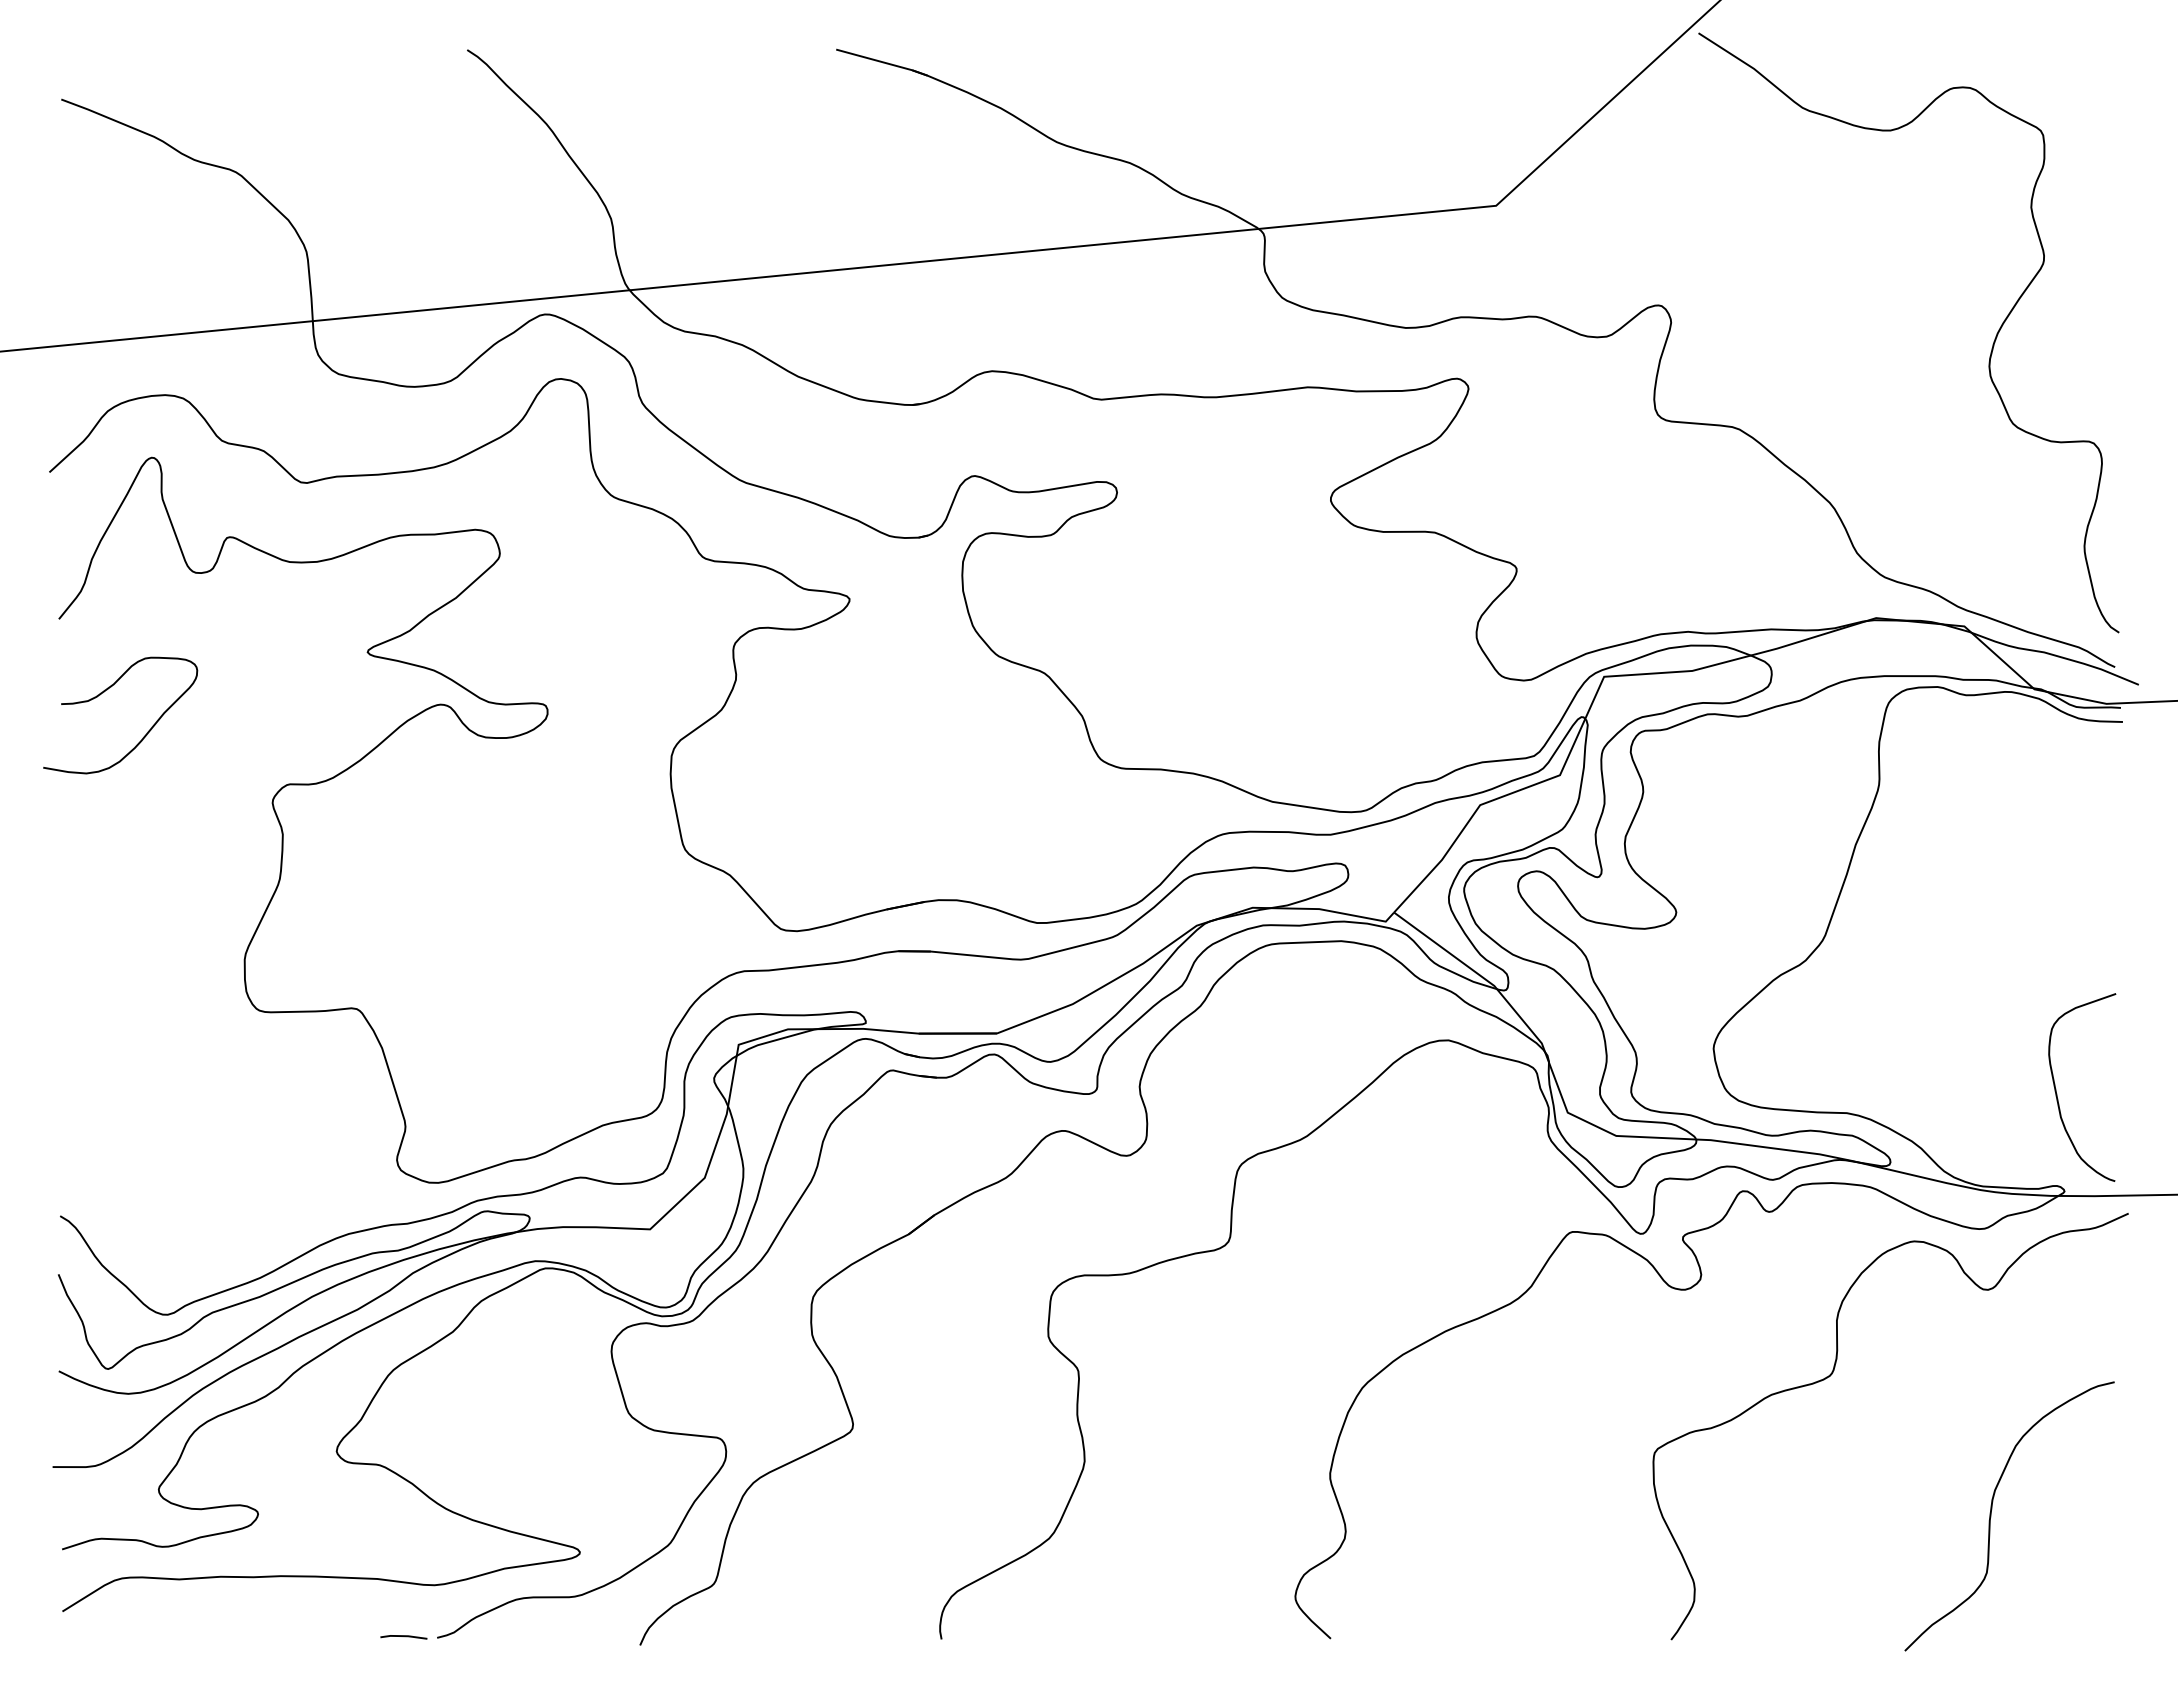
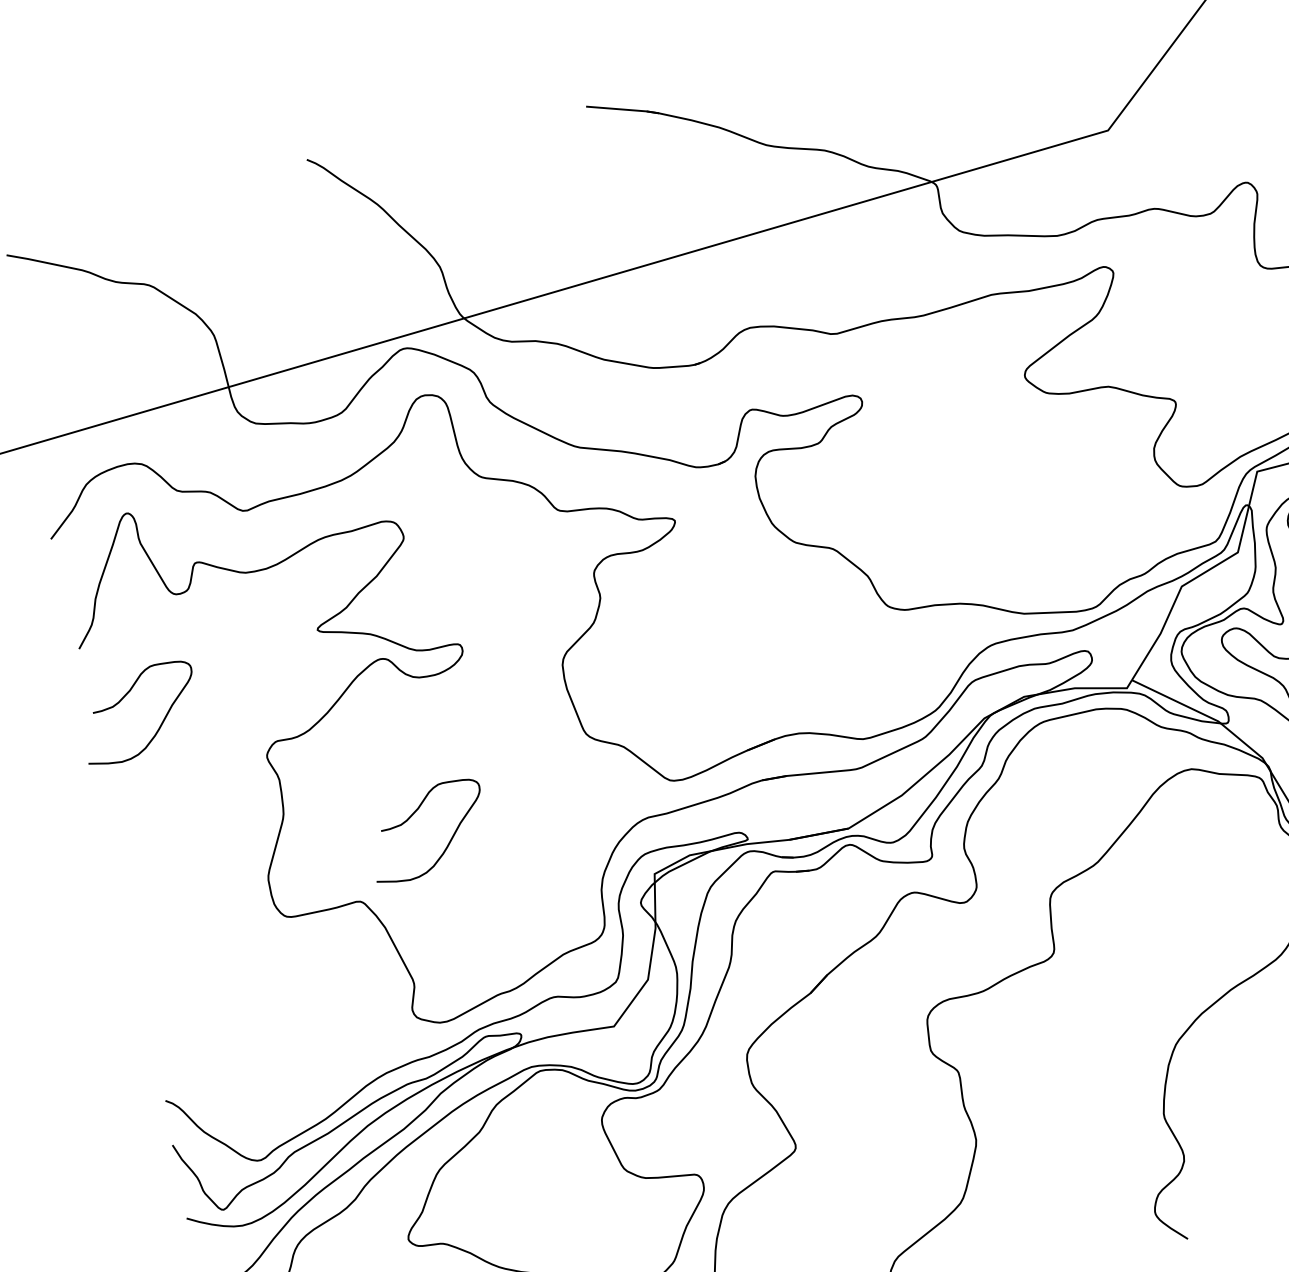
curve: (443, 912) -> (412, 816), added

